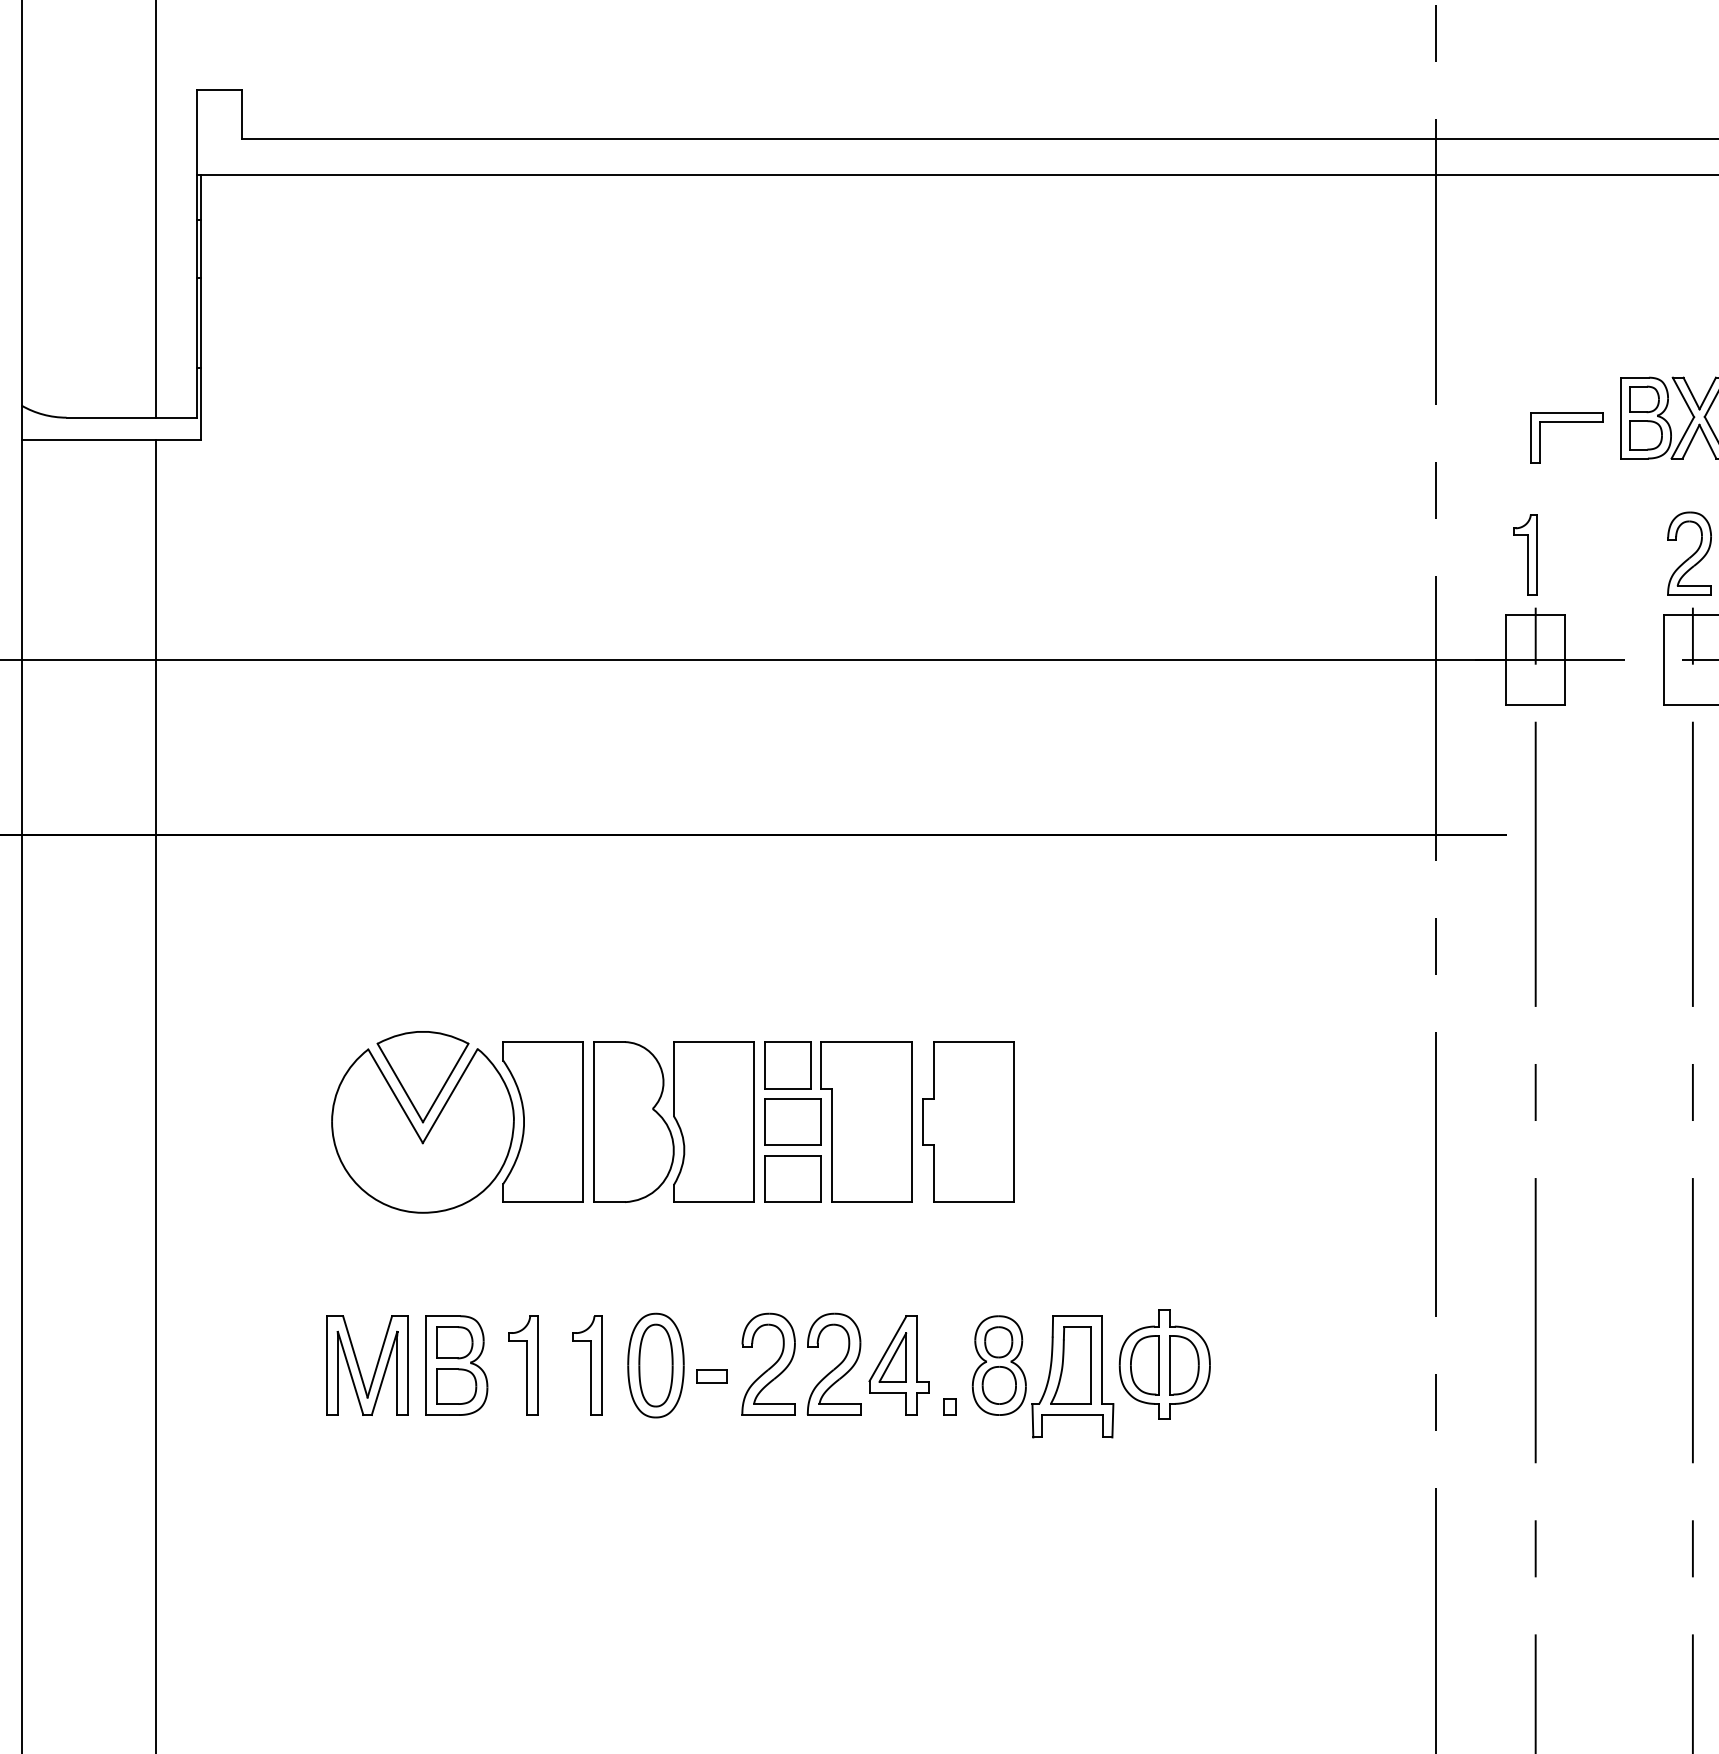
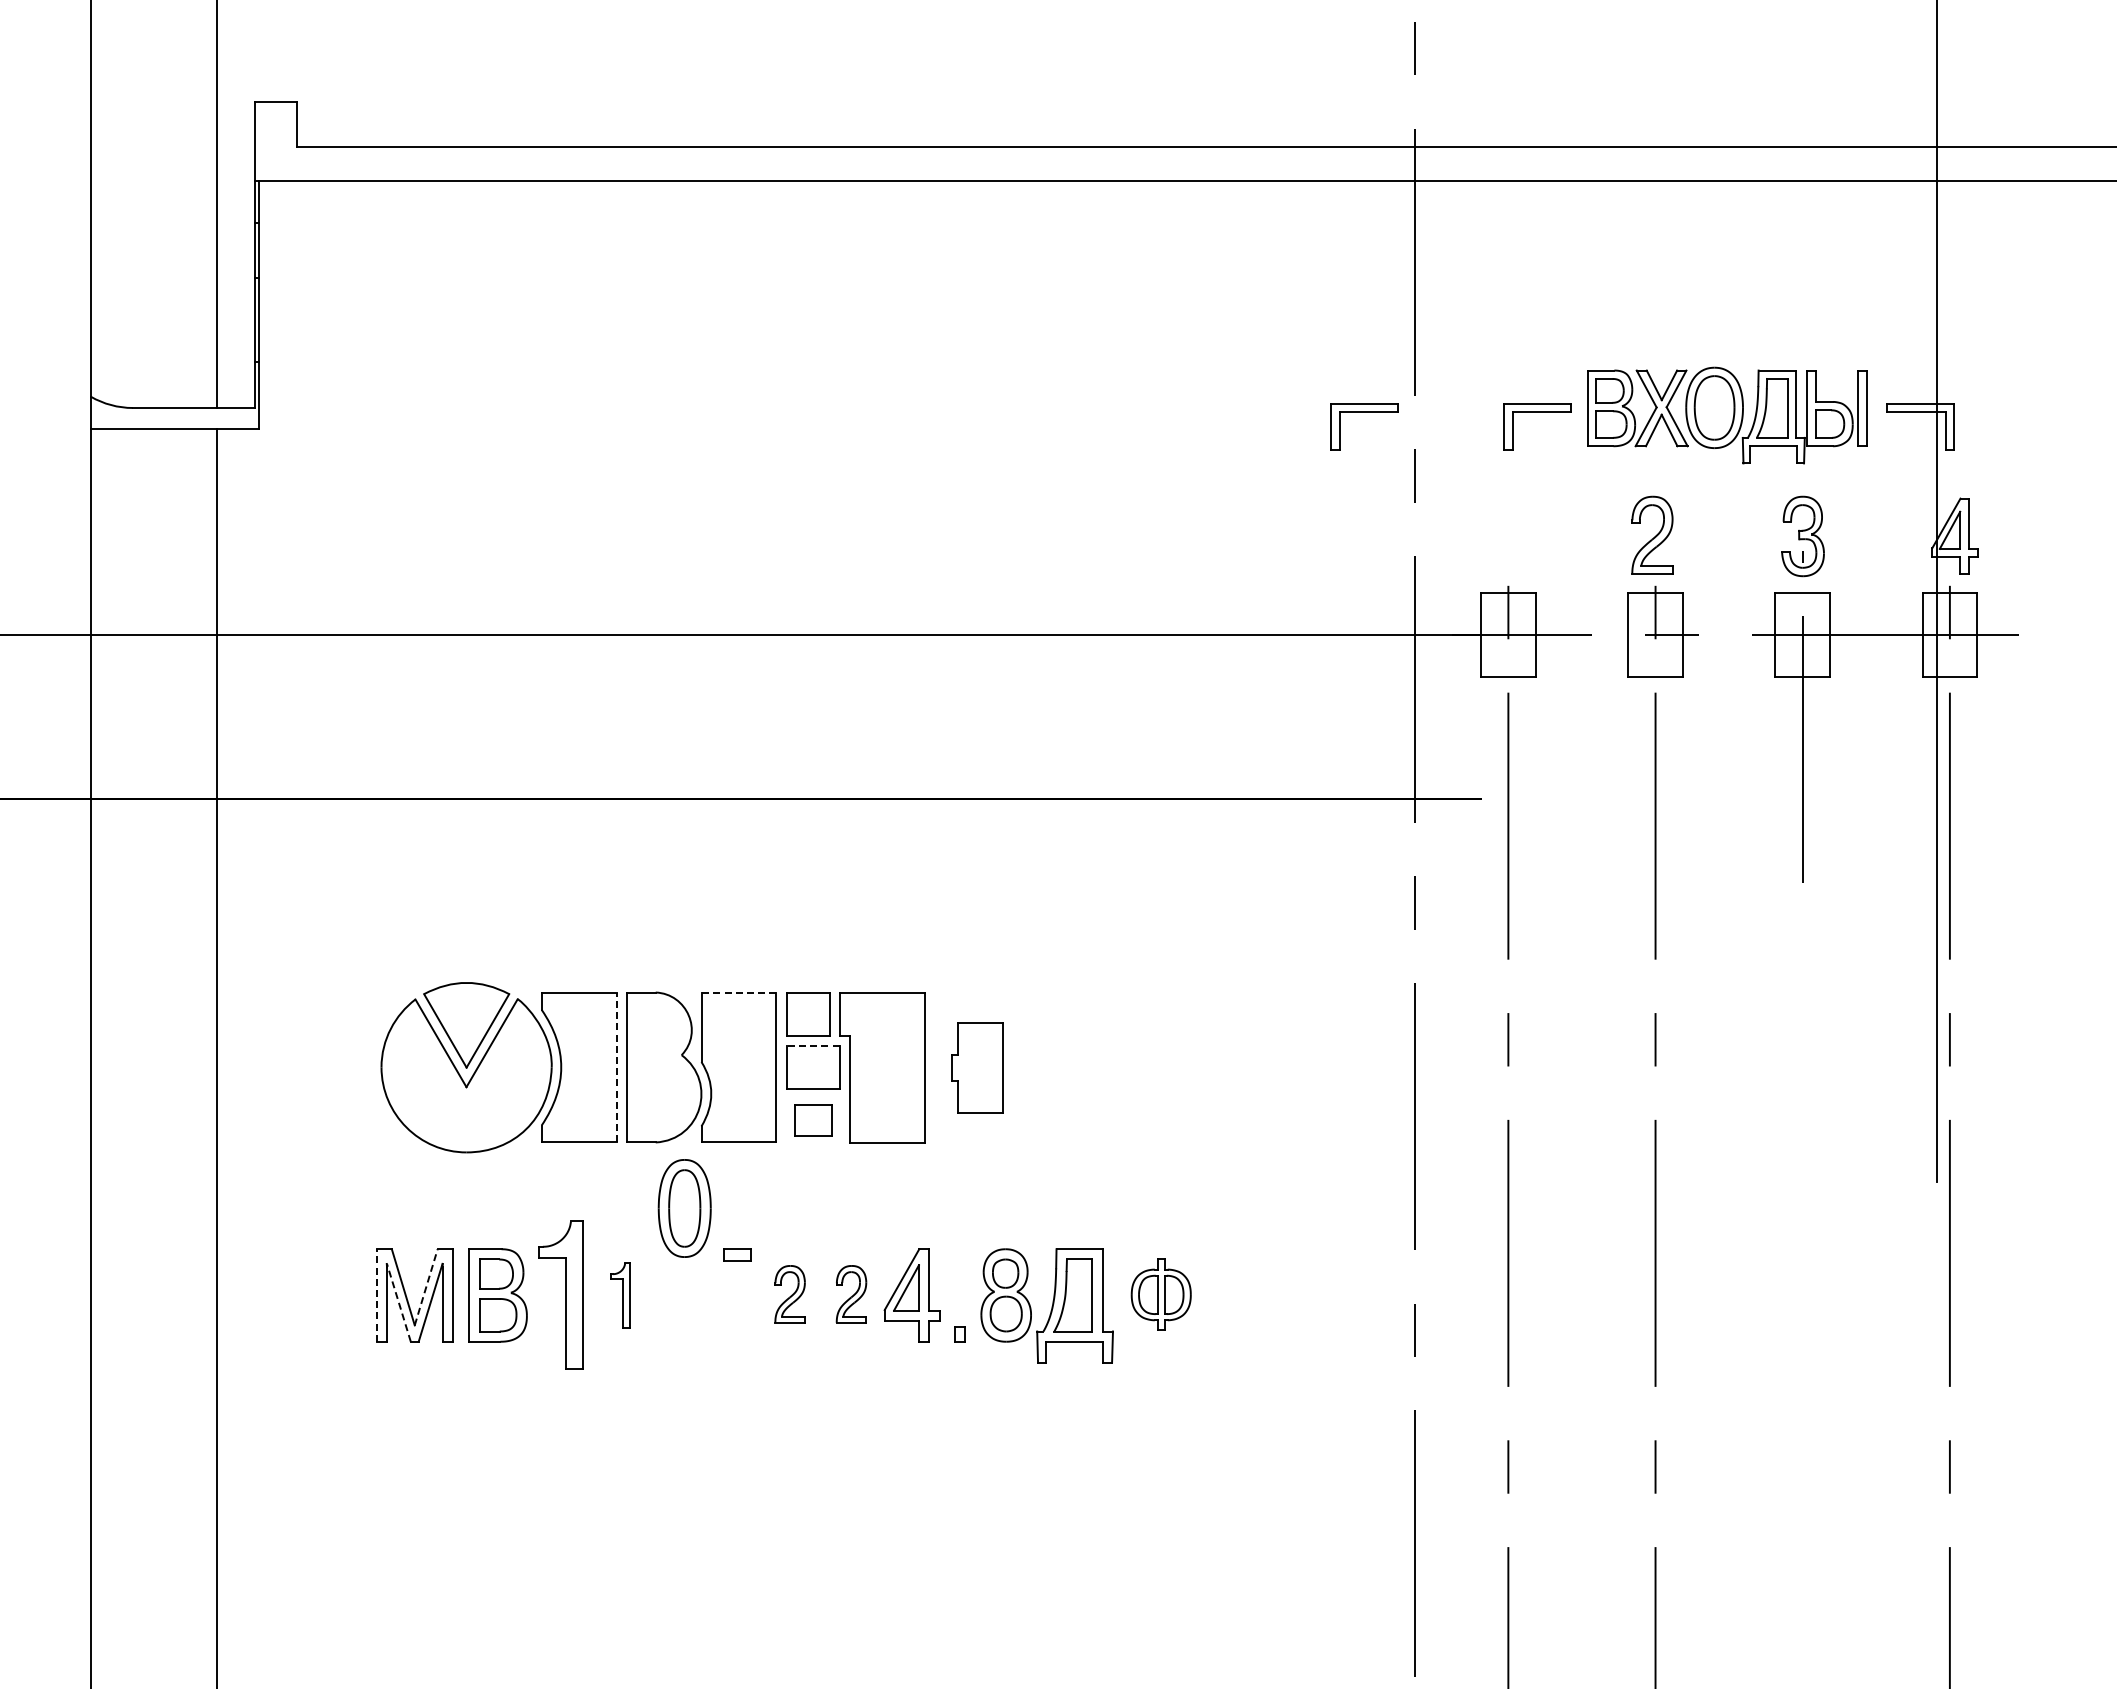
part: (1382, 422) -> (1364, 412), added
part: (1525, 554) -> (1498, 536), removed
line: (713, 1042) -> (738, 992), solid -> dashed
line: (793, 1099) -> (813, 1046), solid -> dashed
line: (583, 1122) -> (616, 1067), solid -> dashed
part: (968, 1122) -> (977, 1067), size x0.6
part: (793, 1178) -> (813, 1120), size x0.7
line: (380, 1357) -> (426, 1287), solid -> dashed
line: (326, 1364) -> (376, 1294), solid -> dashed
part: (767, 1364) -> (789, 1294), size x0.6
part: (834, 1364) -> (851, 1294), size x0.6
part: (1165, 1364) -> (1161, 1294), size x0.7
part: (523, 1365) -> (560, 1295), size x1.6
part: (587, 1365) -> (620, 1295), size x0.7
part: (655, 1365) -> (684, 1208), moved
line: (350, 1373) -> (398, 1302), solid -> dashed
part: (712, 1376) -> (737, 1254), moved

